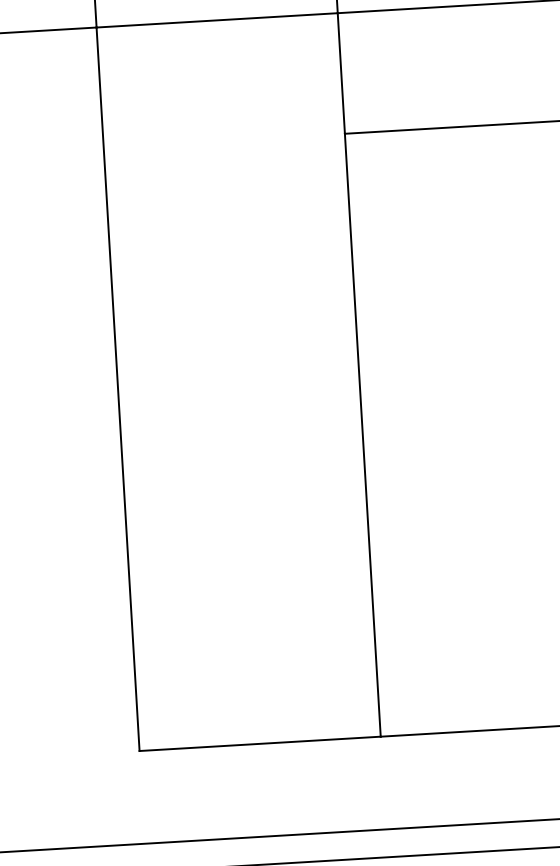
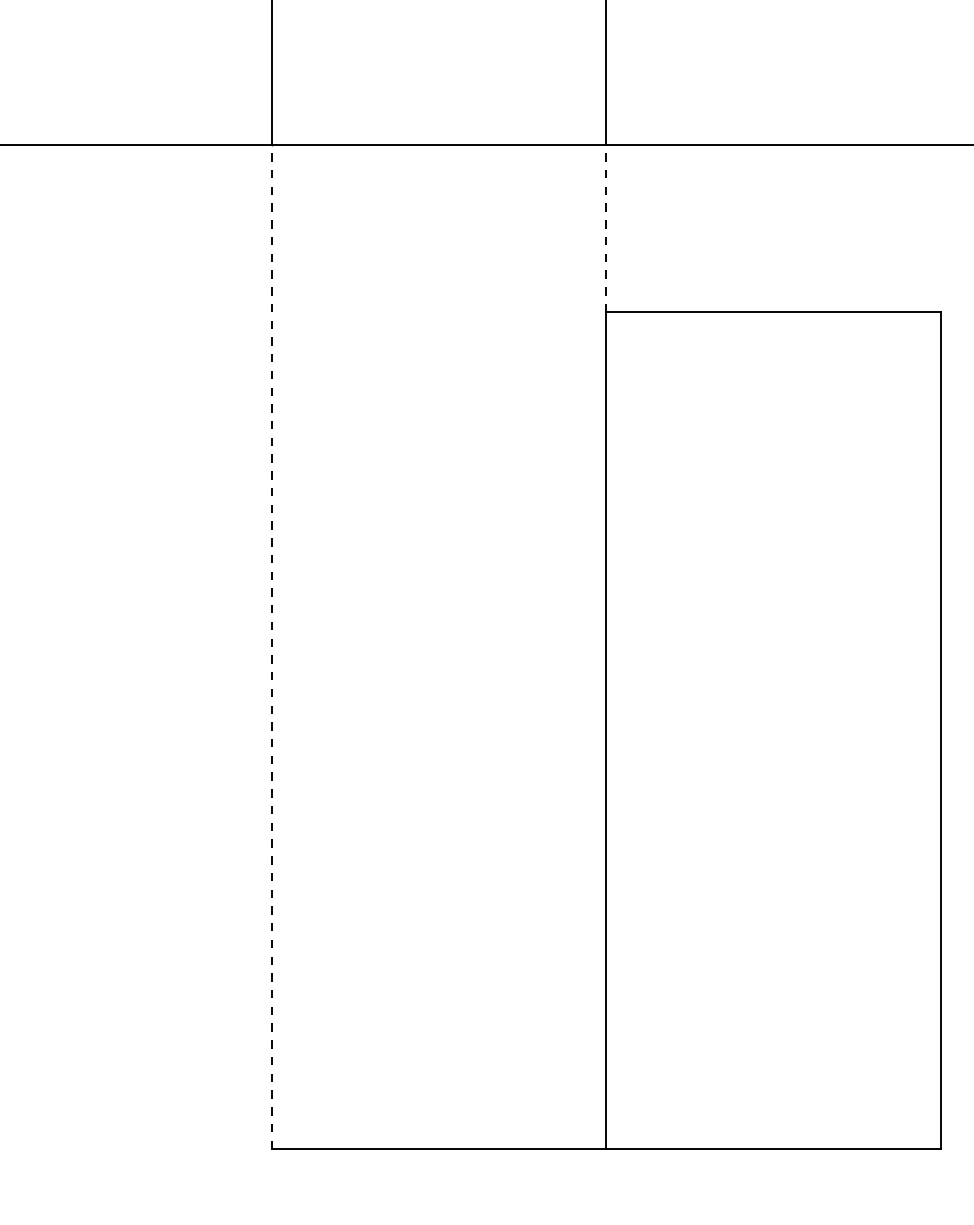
line: (341, 73) -> (606, 228), solid -> dashed
line: (118, 388) -> (271, 646), solid -> dashed

